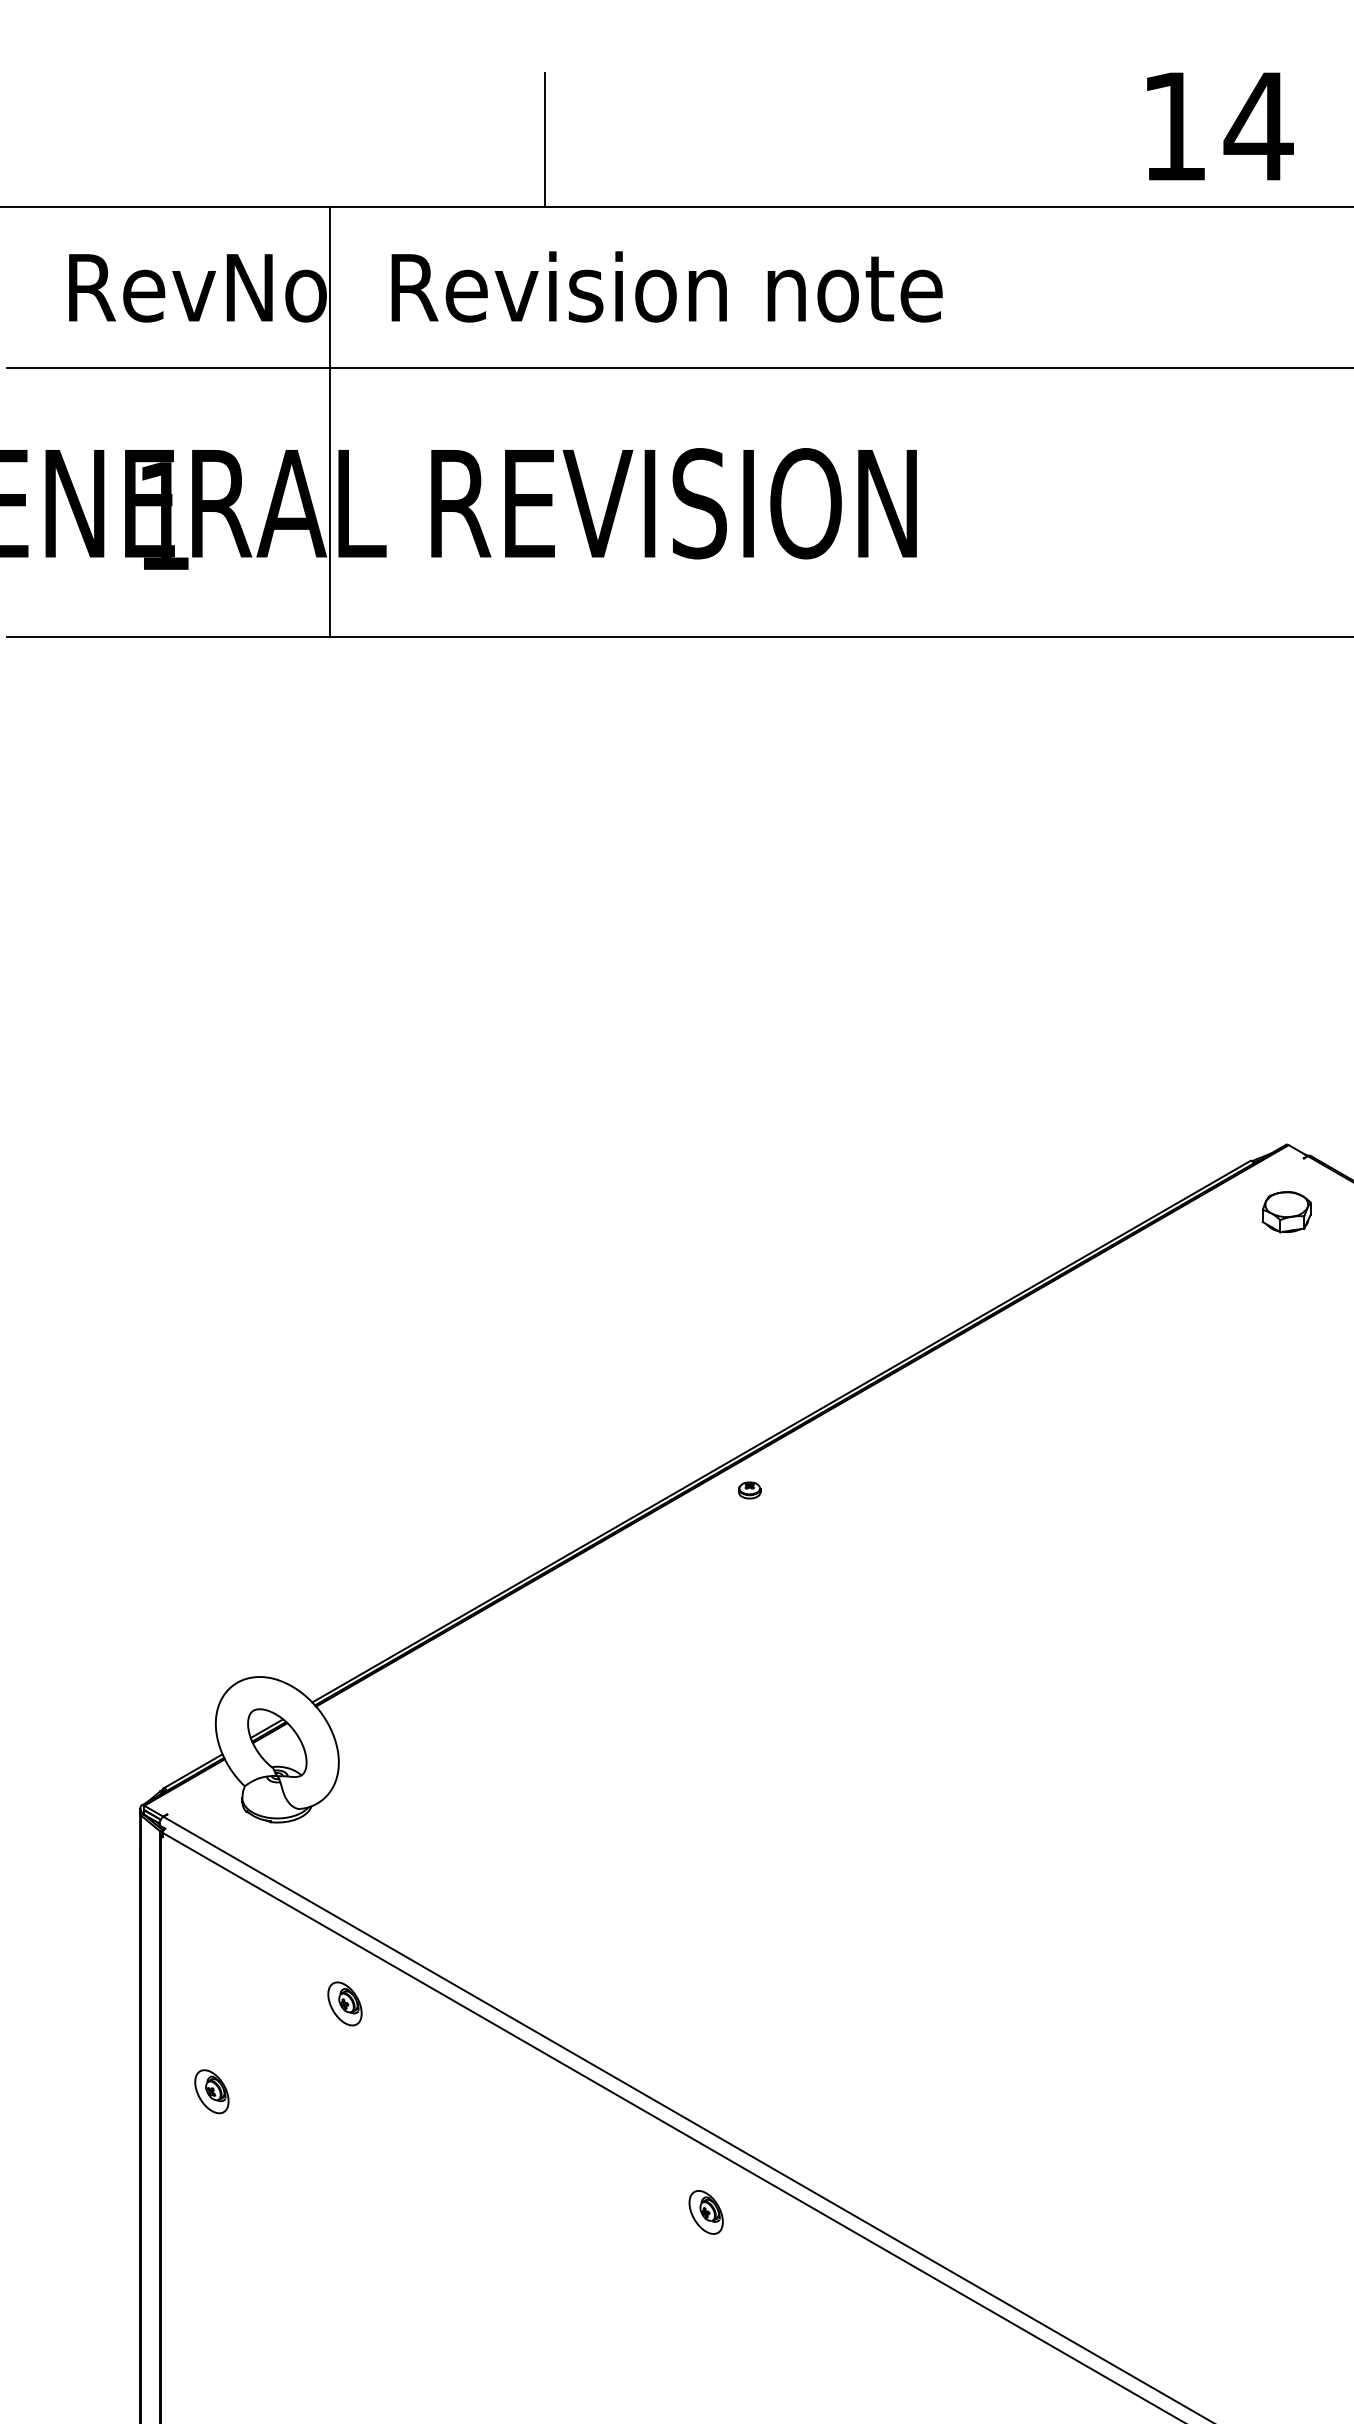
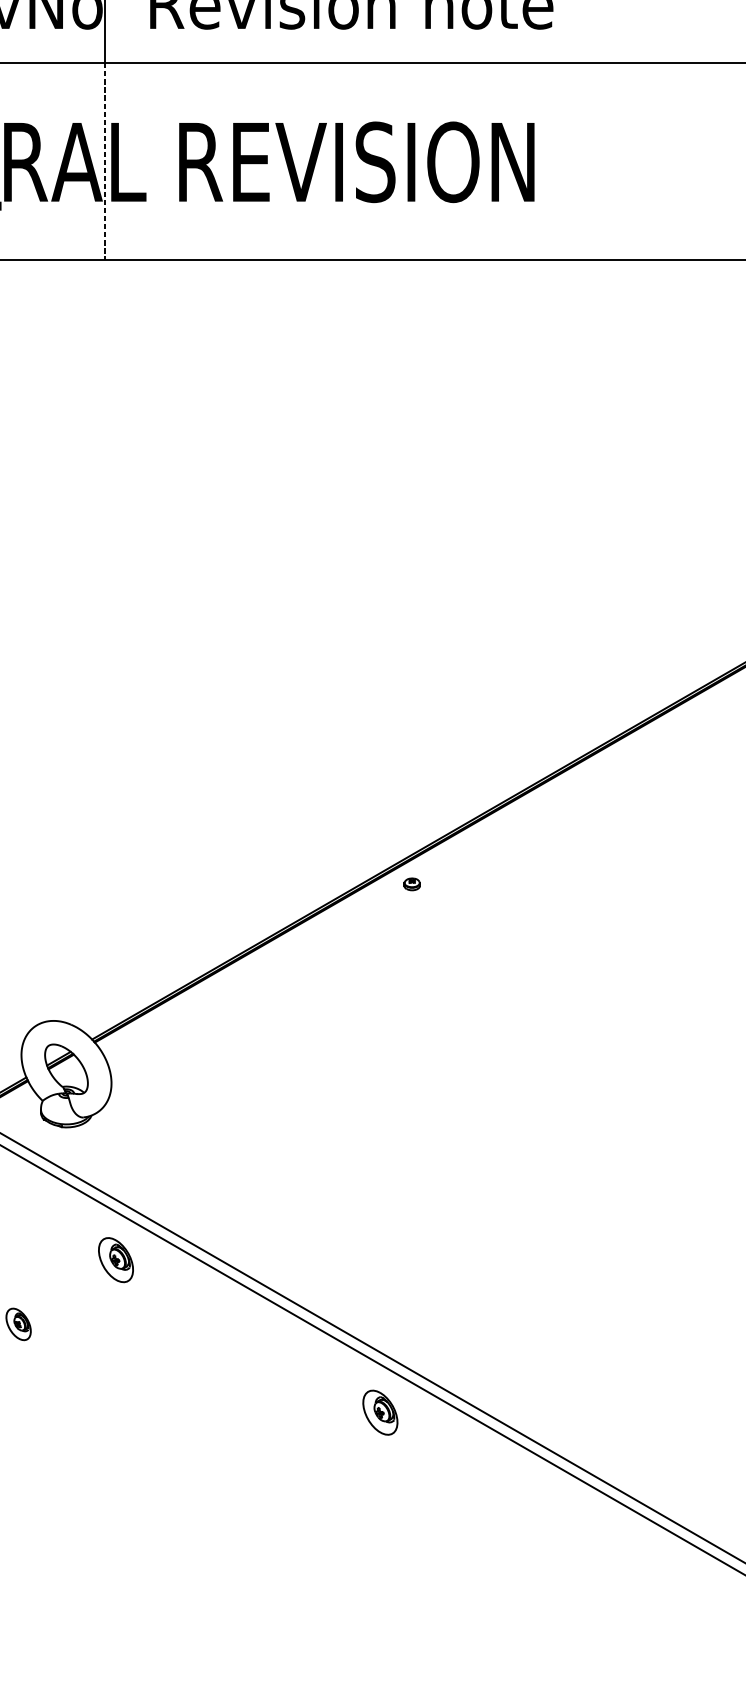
line: (329, 503) -> (104, 162), solid -> dashed
part: (344, 2003) -> (115, 1259), size x1.4
part: (705, 2212) -> (379, 1412), size x1.4

